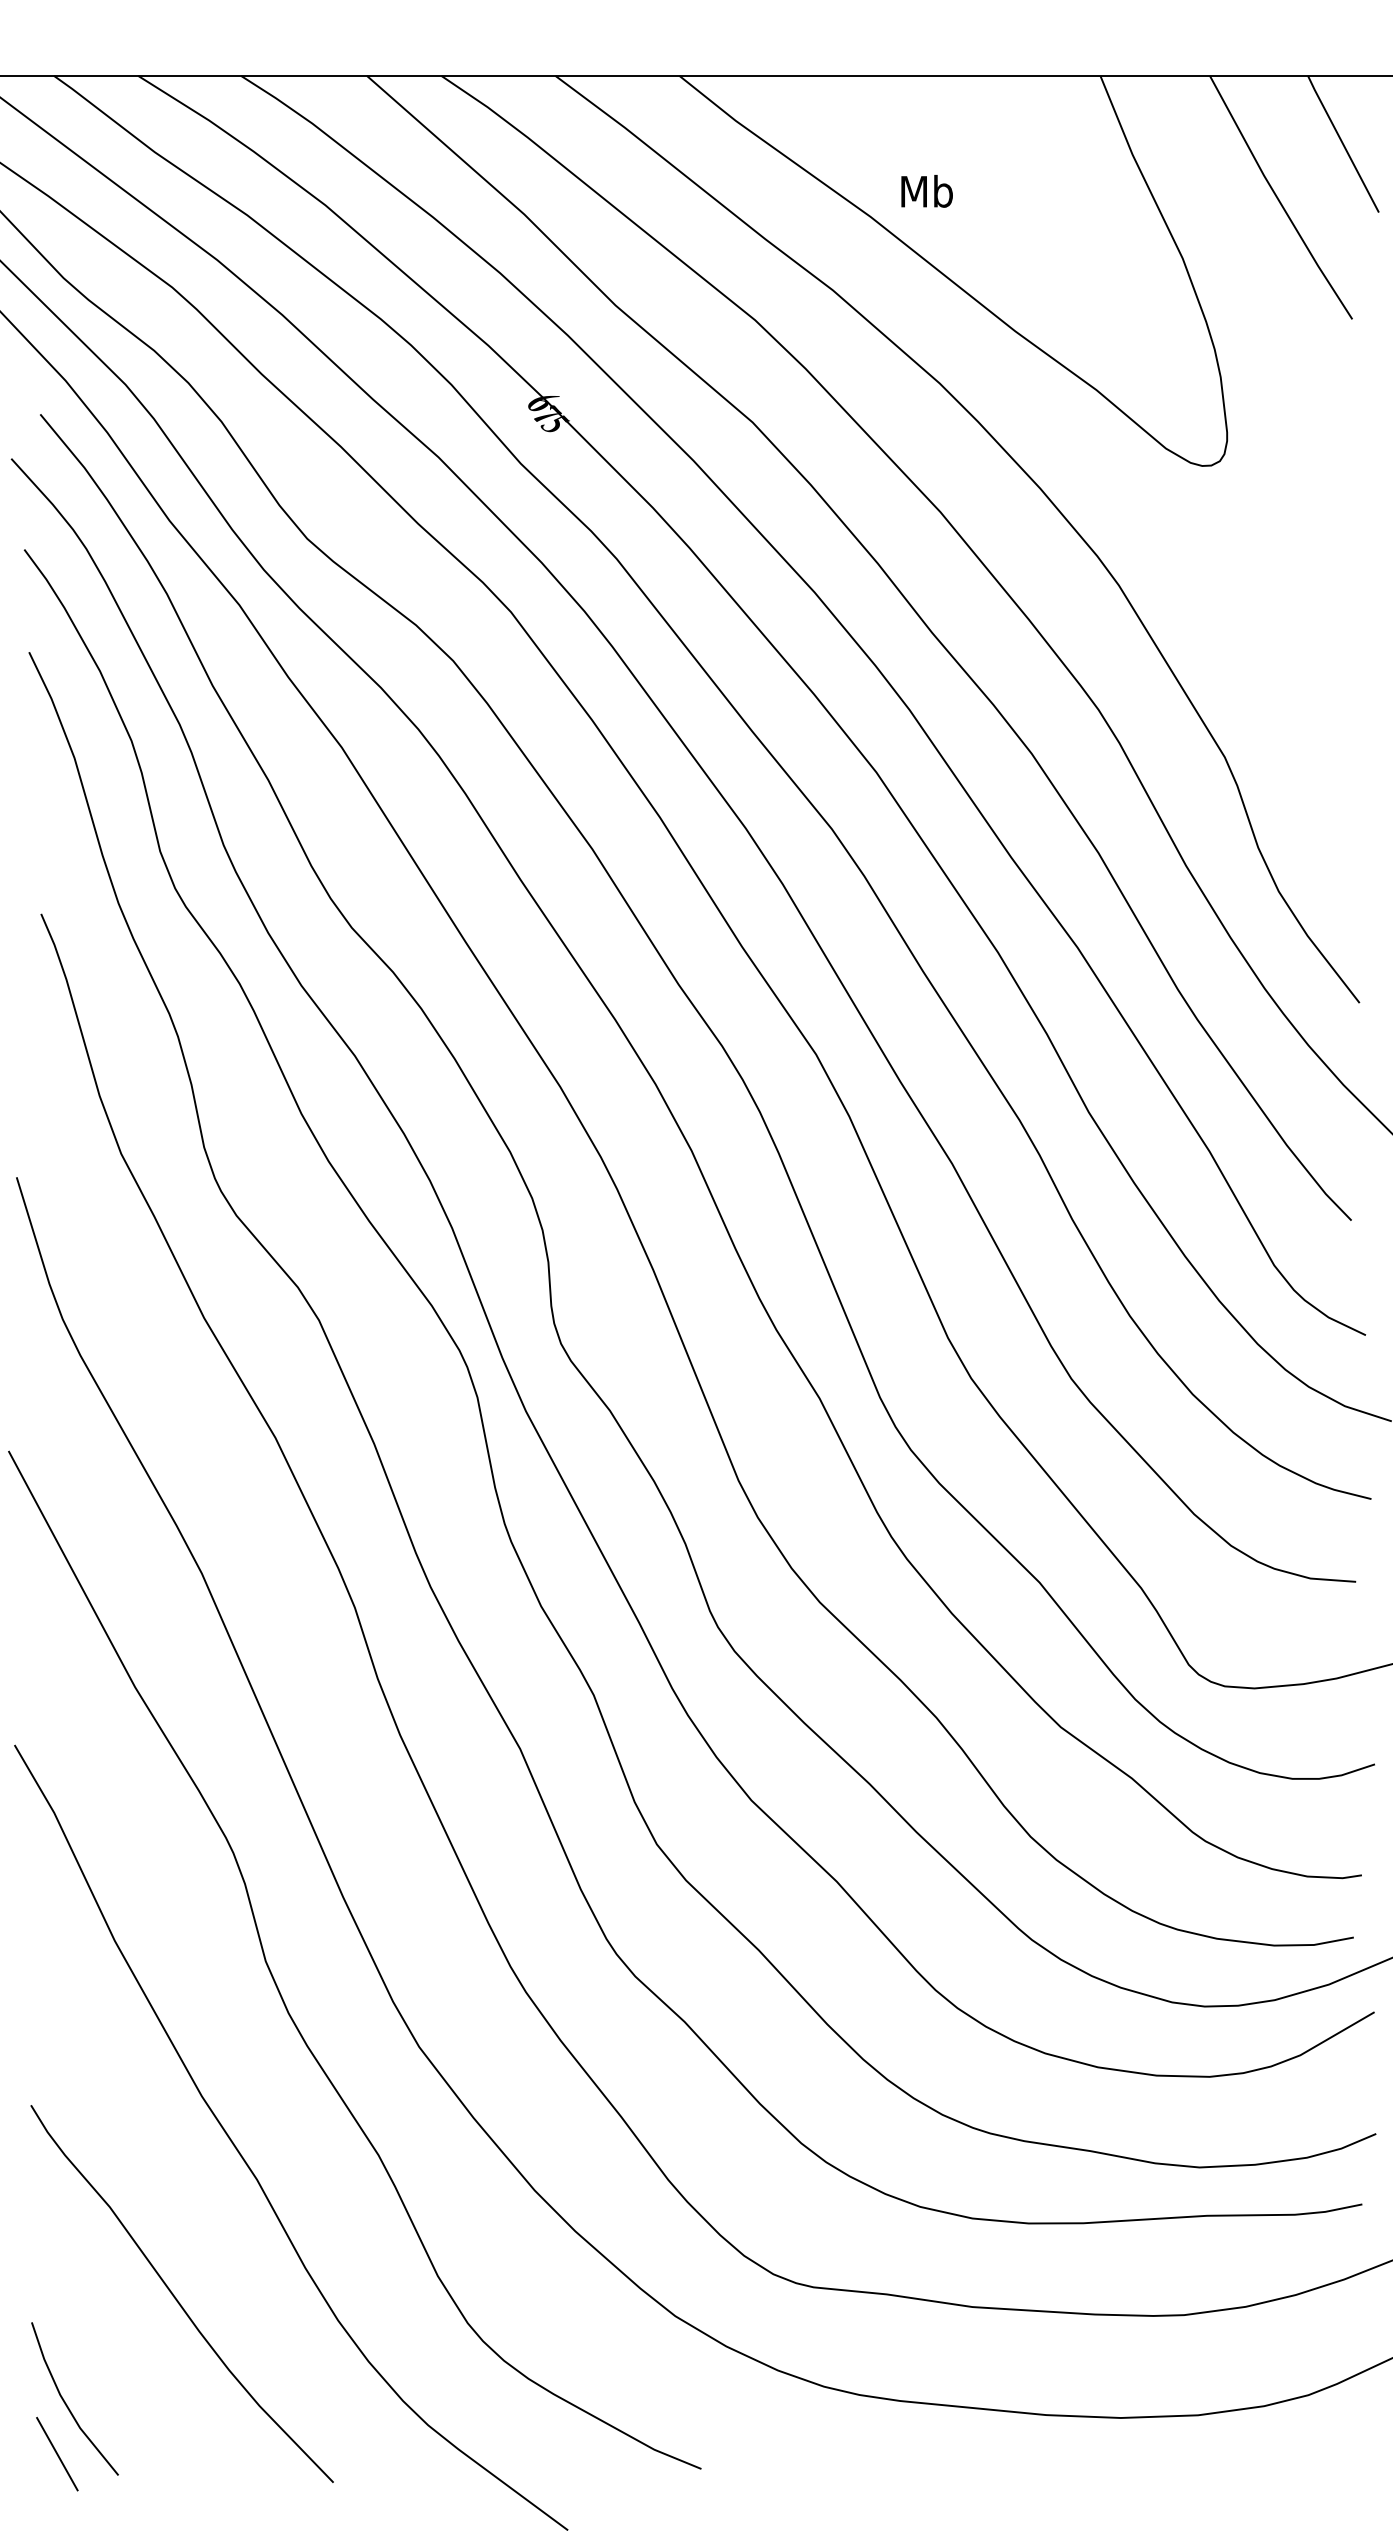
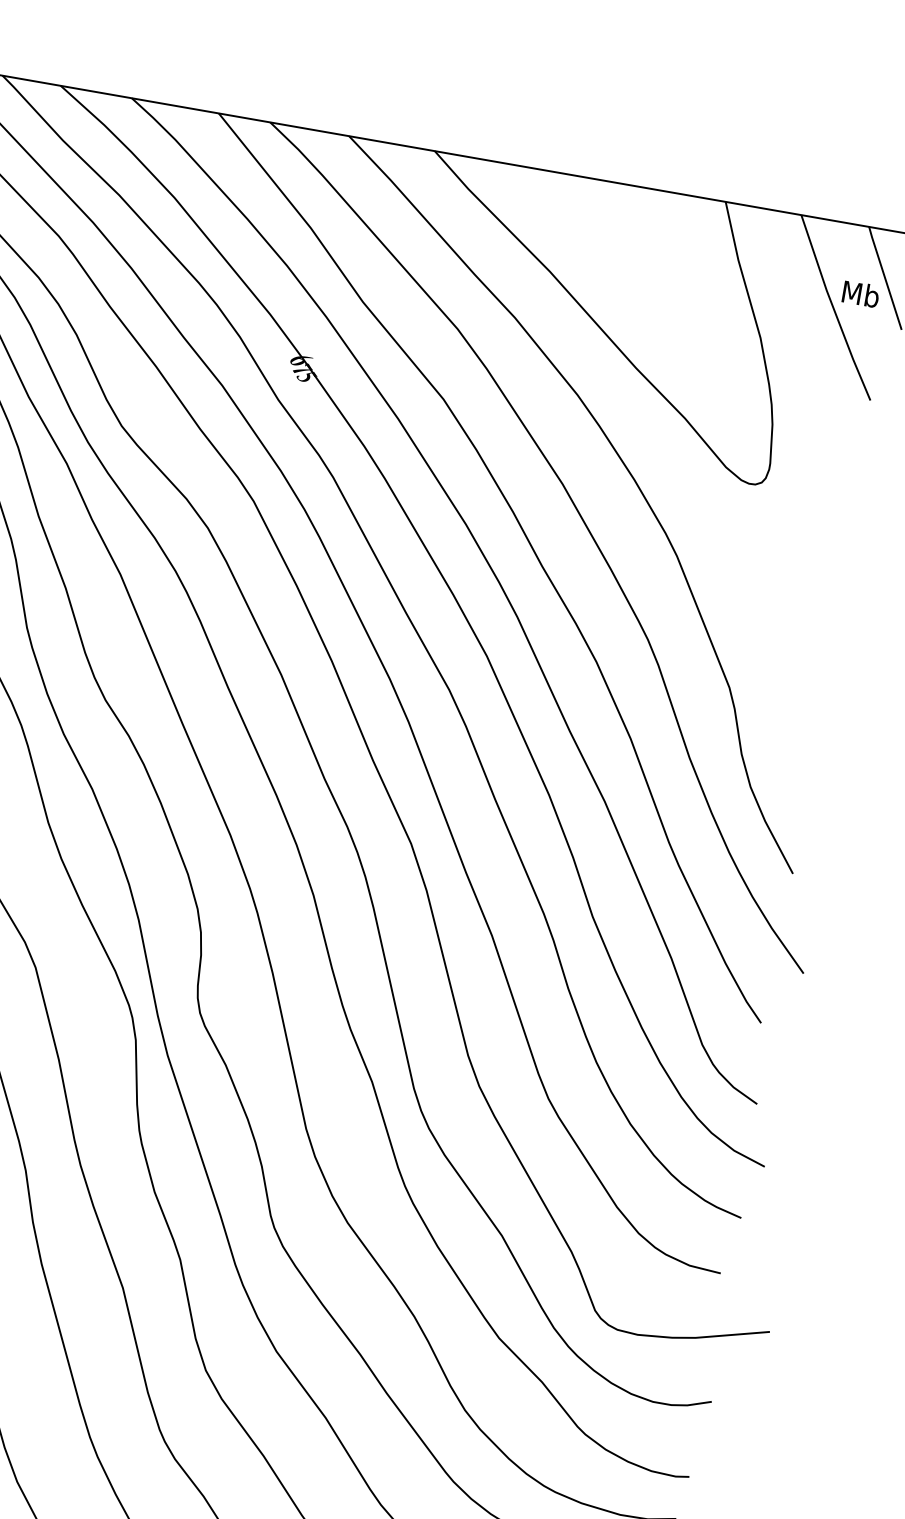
text: (926, 191) -> (860, 294), moved

